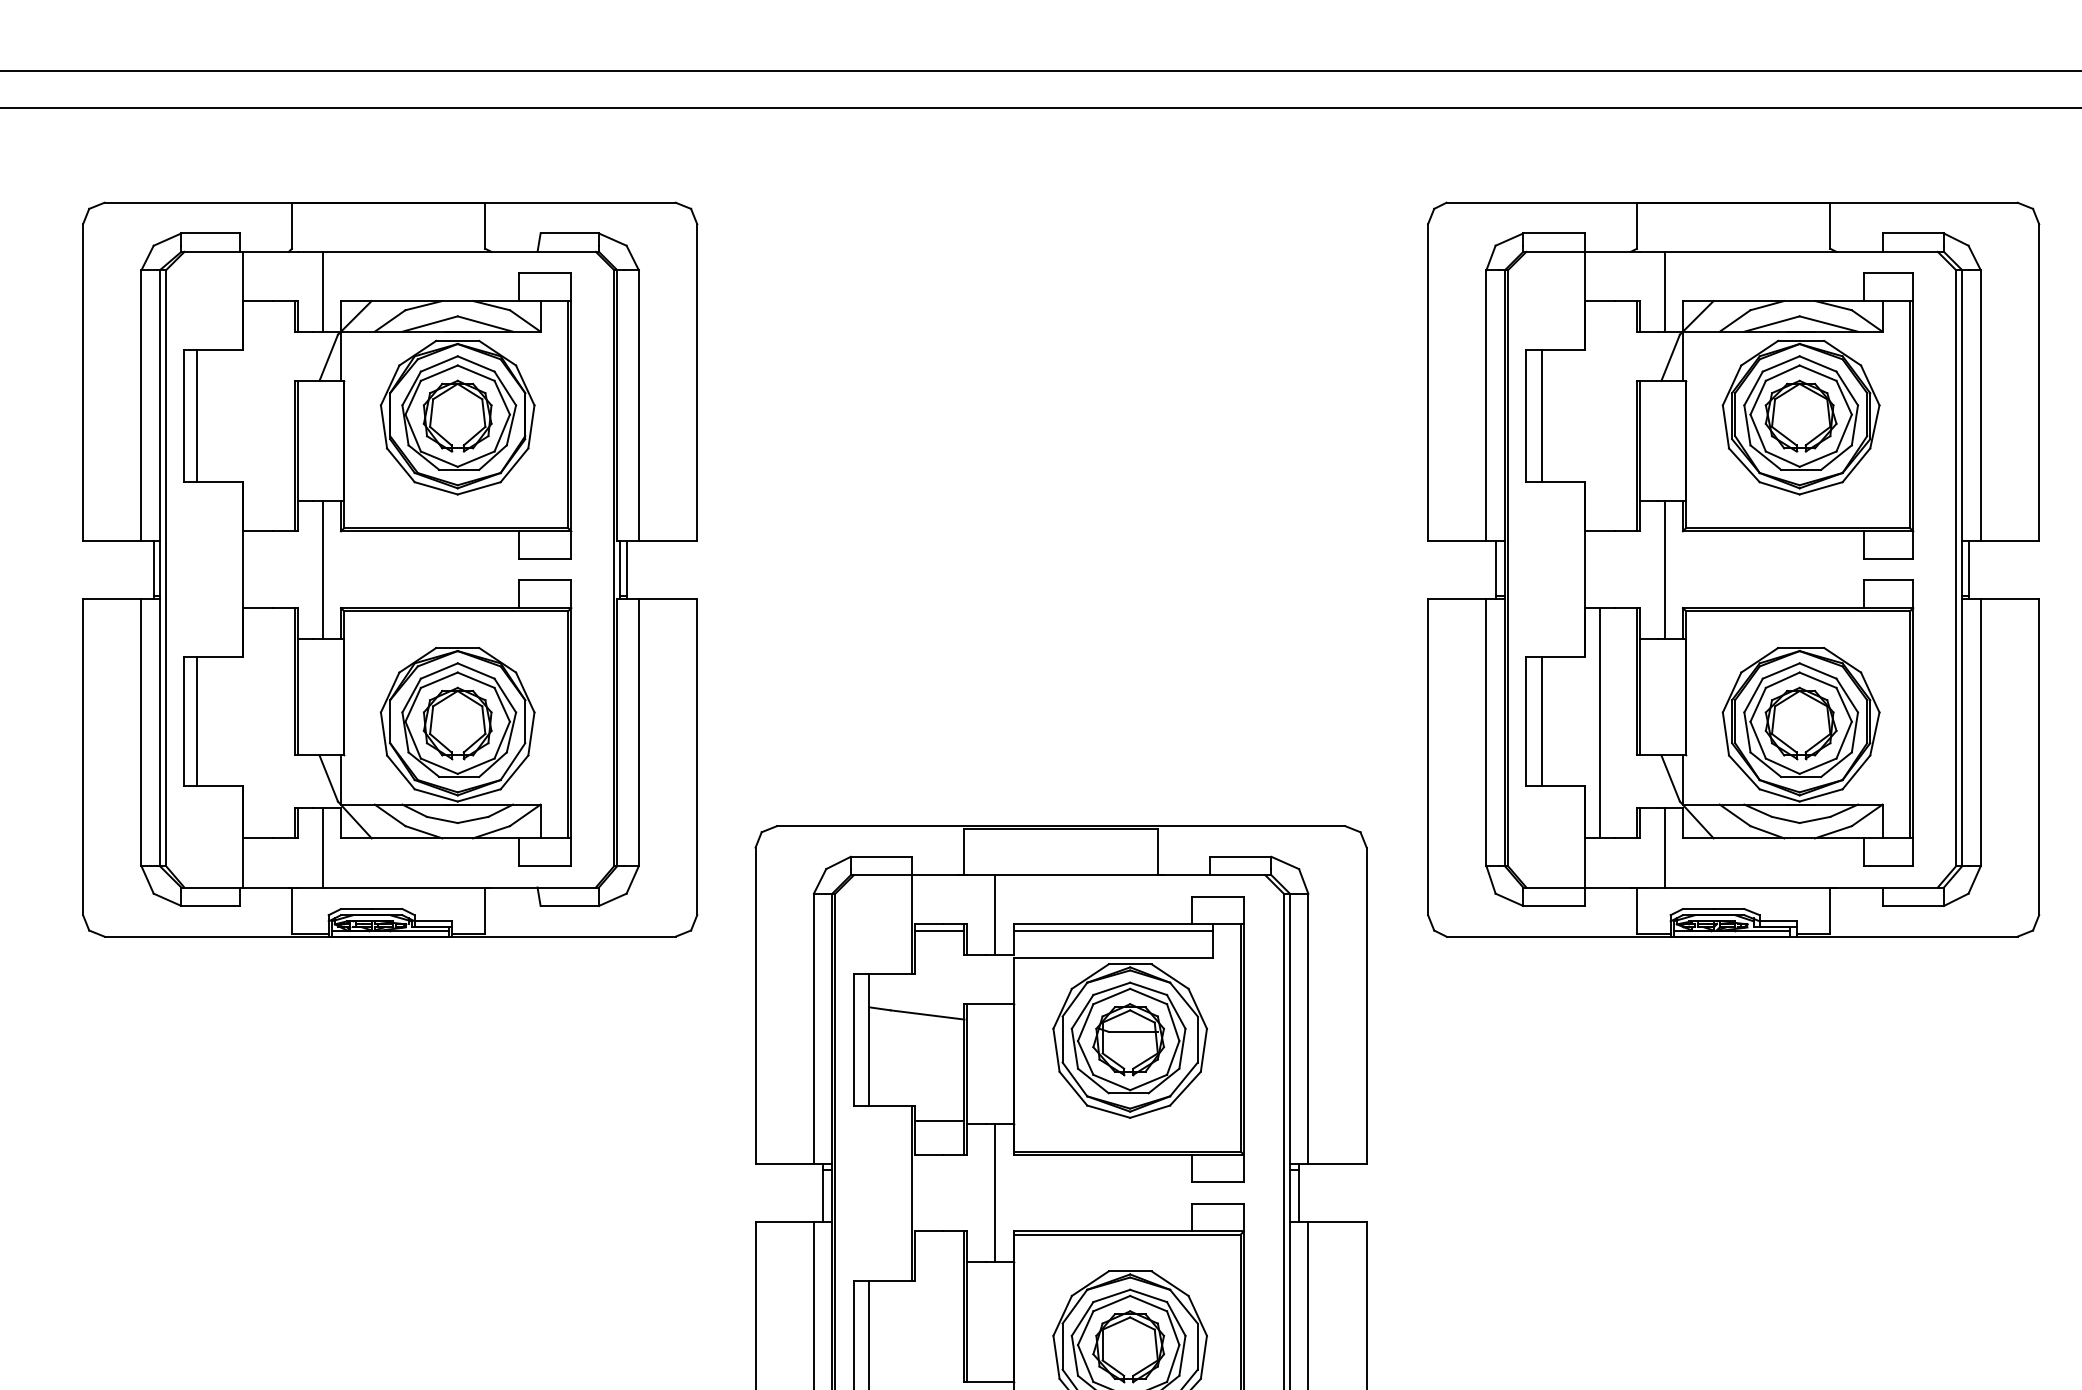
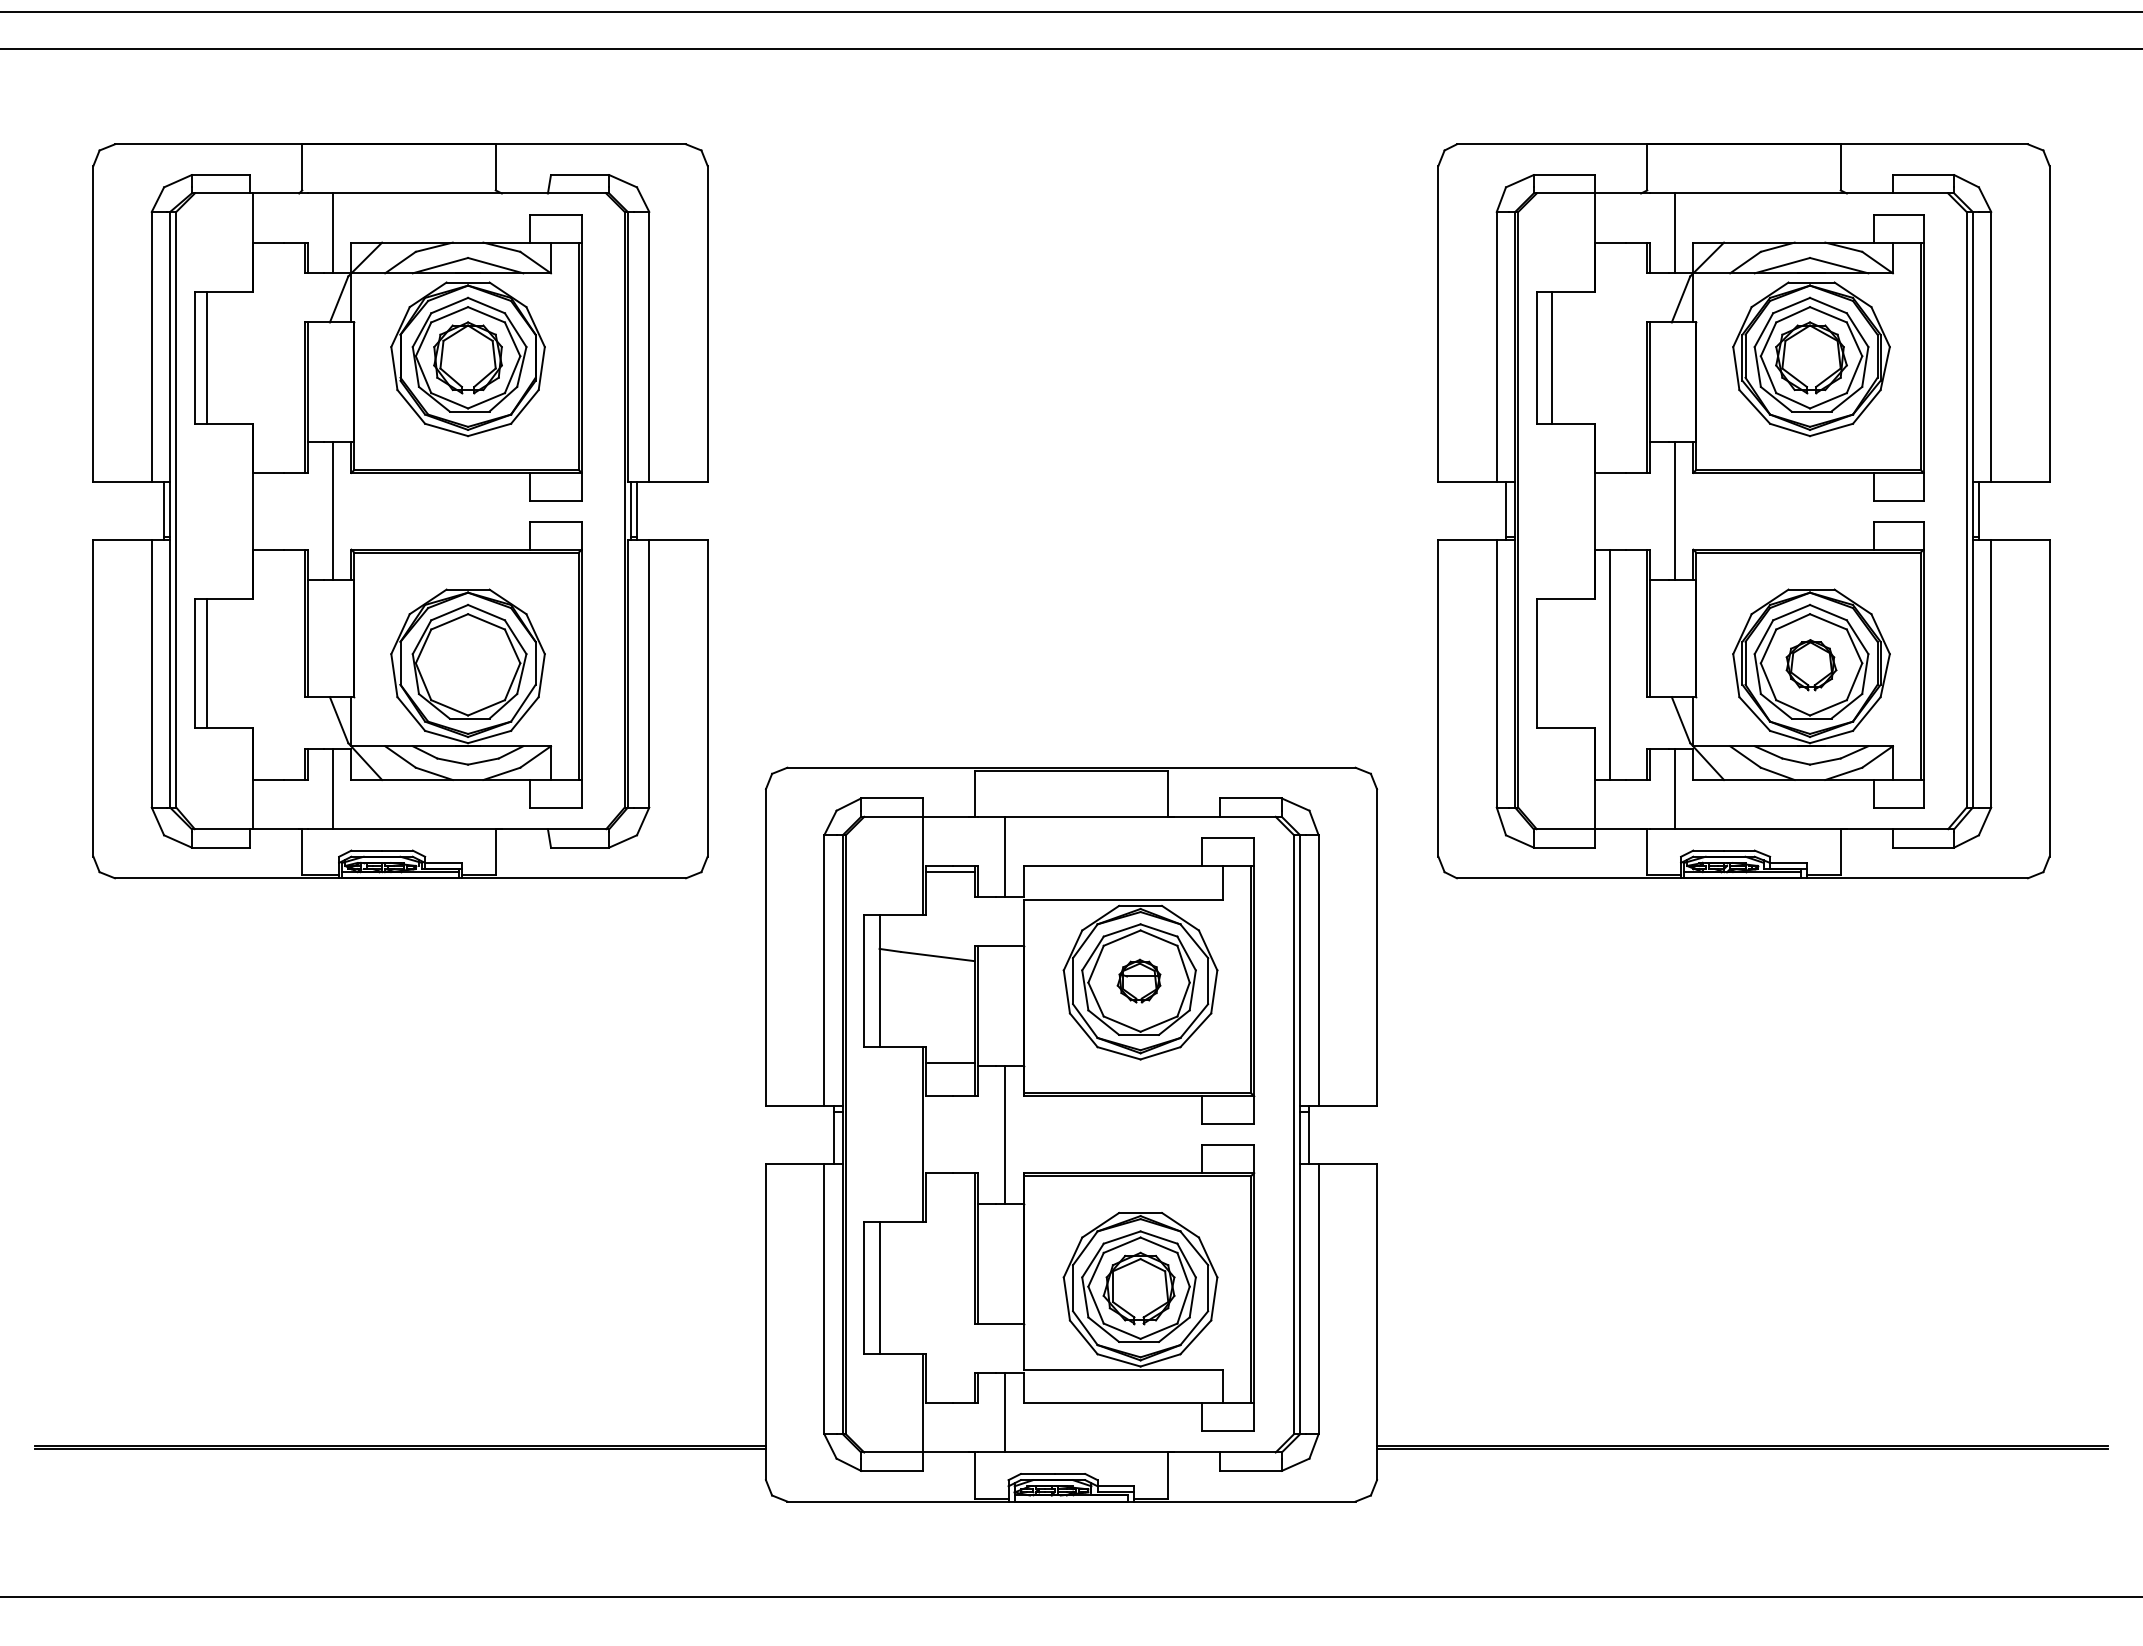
line: (1542, 720) -> (1552, 662), removed
part: (457, 722) -> (467, 664), removed
part: (1801, 722) -> (1811, 664), size x0.7
line: (1113, 930) -> (1123, 872), removed
part: (1128, 1038) -> (1138, 980), size x0.6

